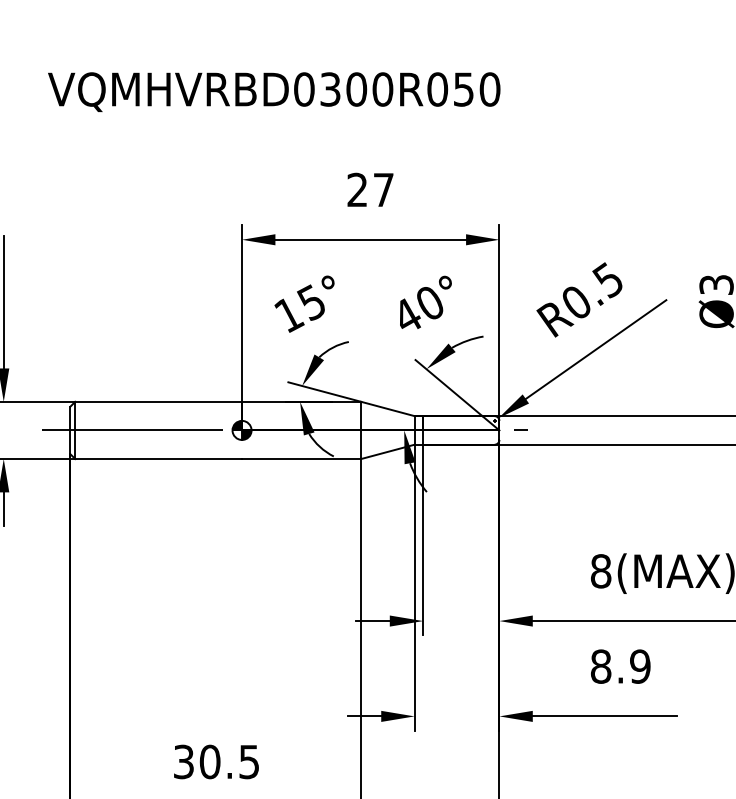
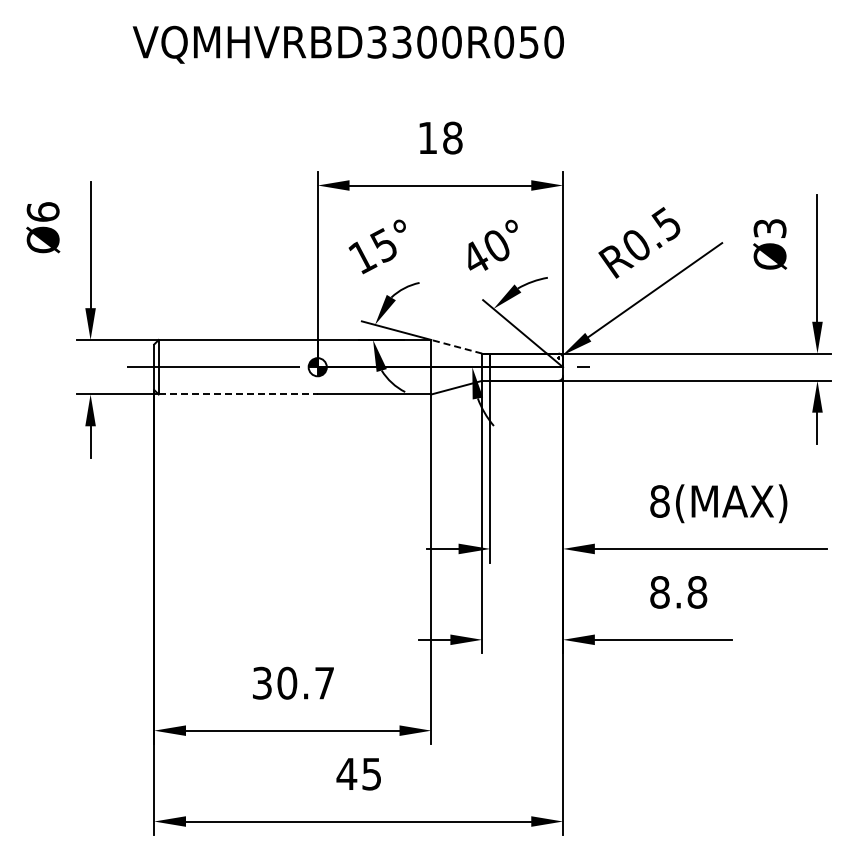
text: (303, 88) -> (376, 41), VQMHVRBD0300R050 -> VQMHVRBD3300R050
text: (370, 189) -> (440, 137), 27 -> 18
line: (387, 408) -> (456, 346), solid -> dashed
line: (158, 459) -> (238, 394), solid -> dashed
text: (640, 666) -> (697, 592), 8.9 -> 8.8
text: (249, 762) -> (324, 683), 30.5 -> 30.7

